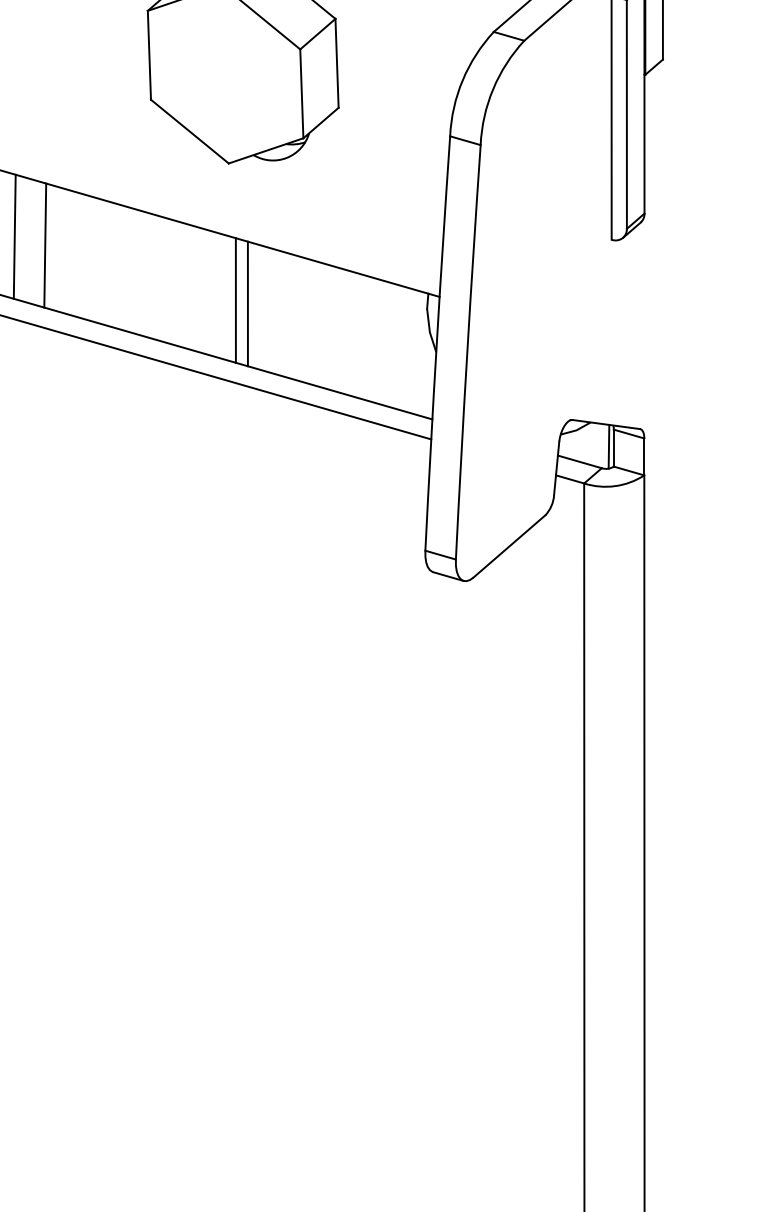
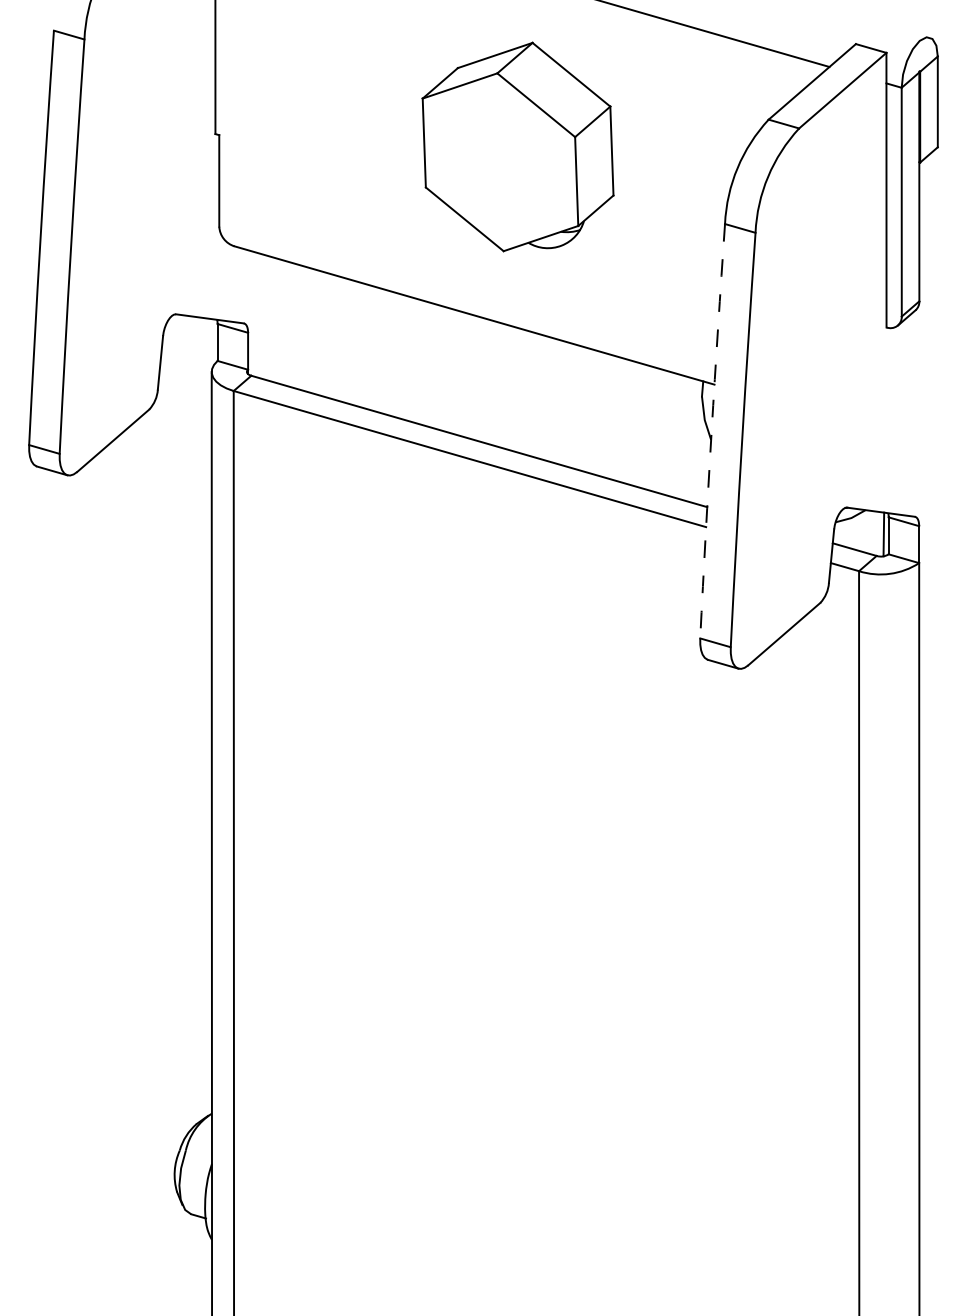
line: (14, 236) -> (289, 324), removed
line: (45, 245) -> (320, 333), removed
line: (235, 299) -> (510, 387), removed
line: (247, 303) -> (522, 391), removed
arc: (436, 343) -> (711, 431), solid -> dashed

